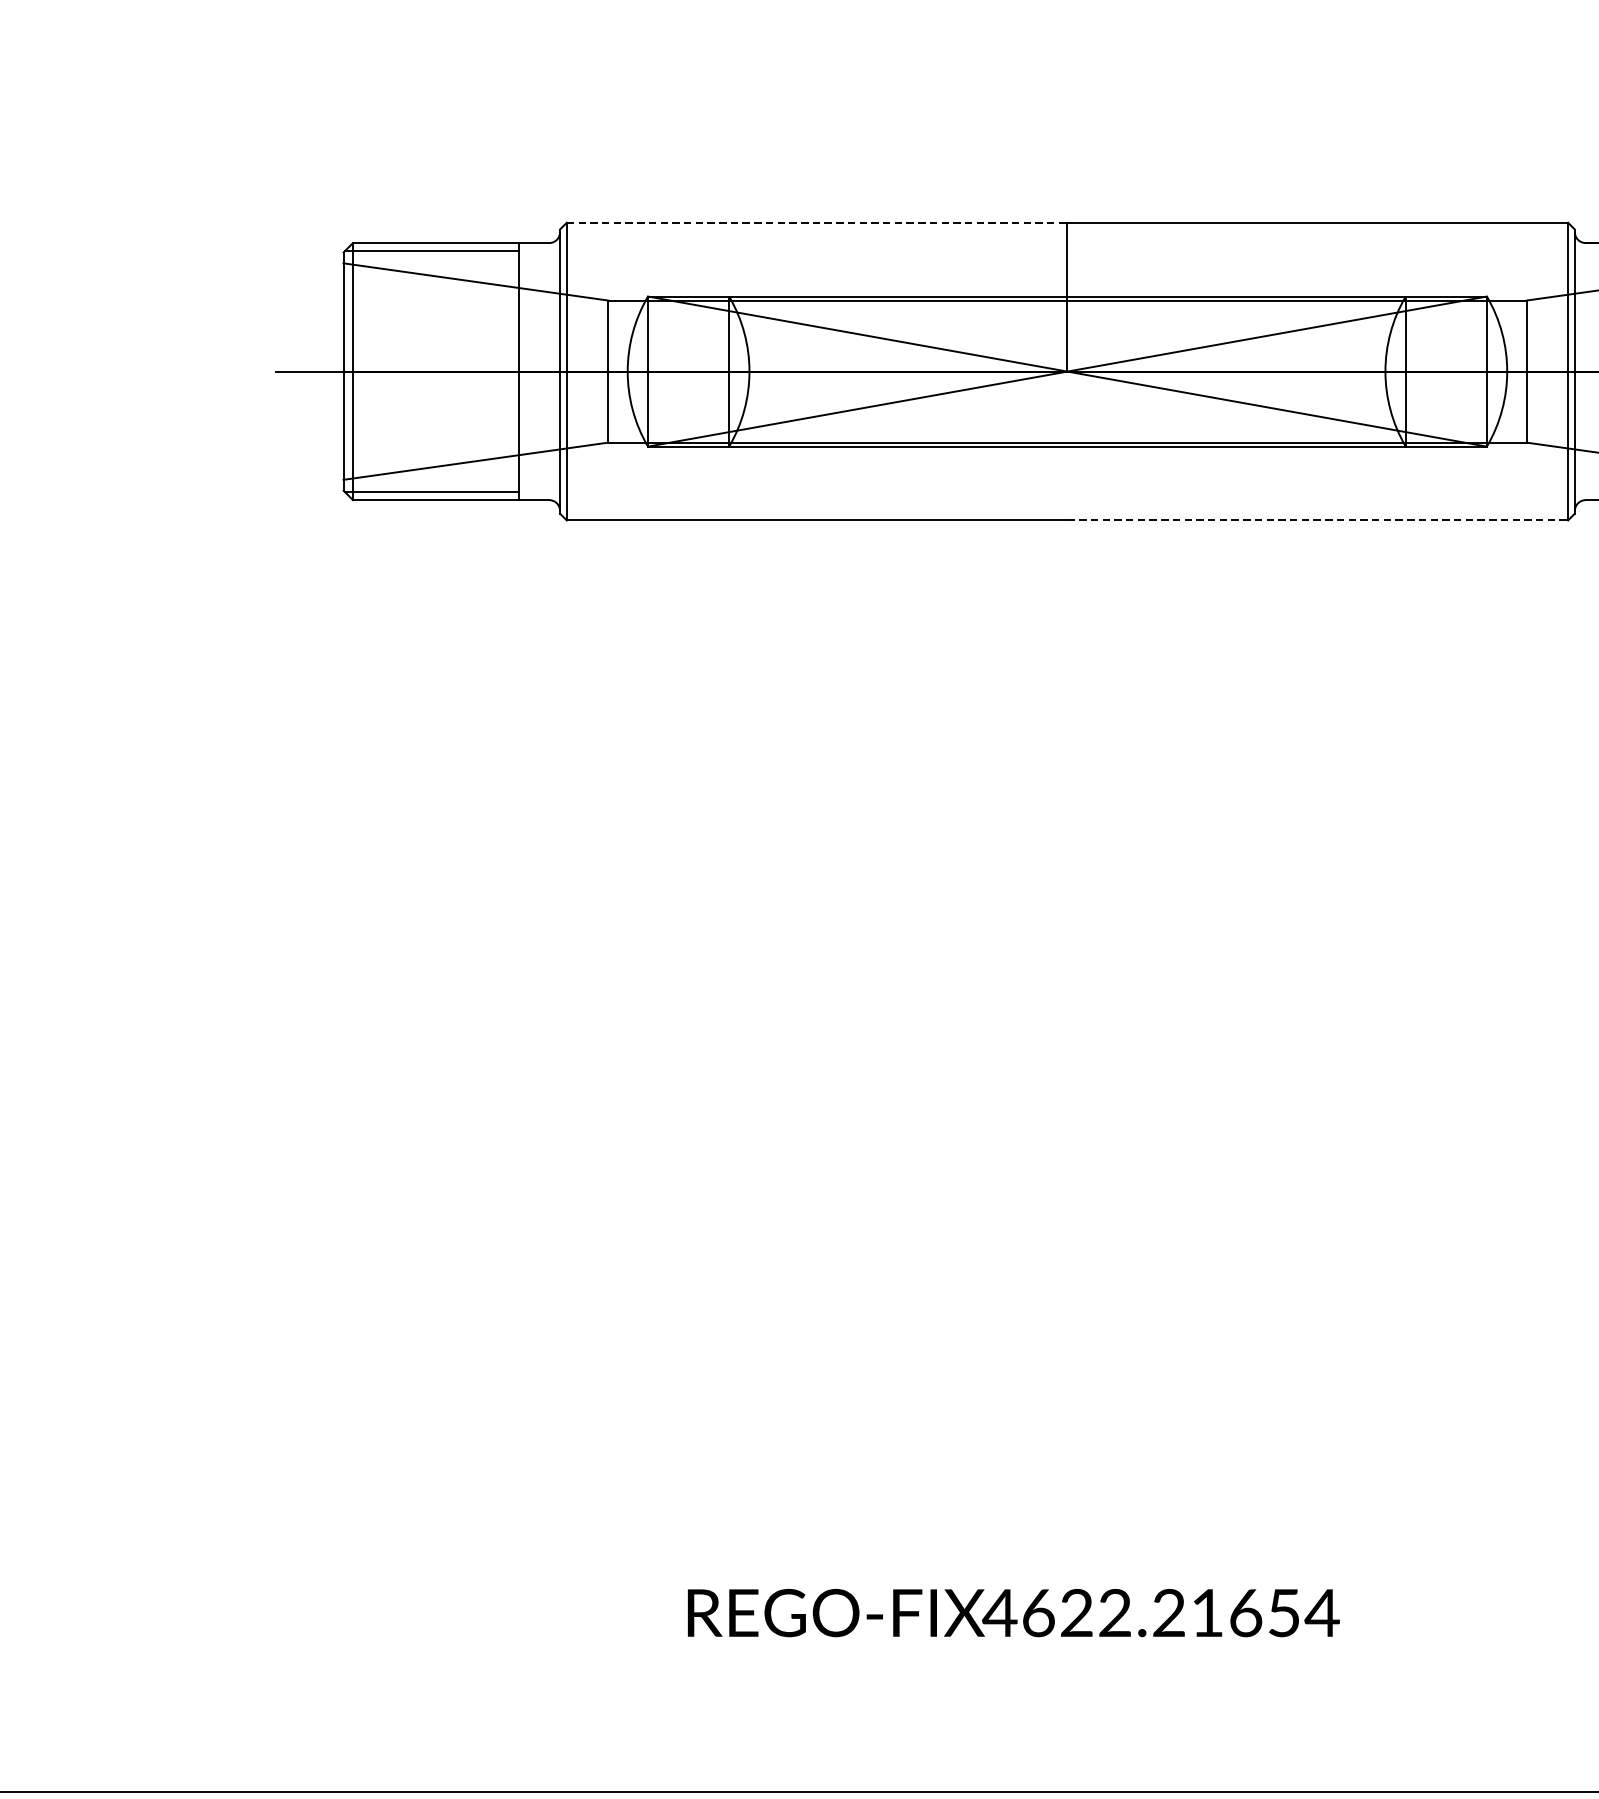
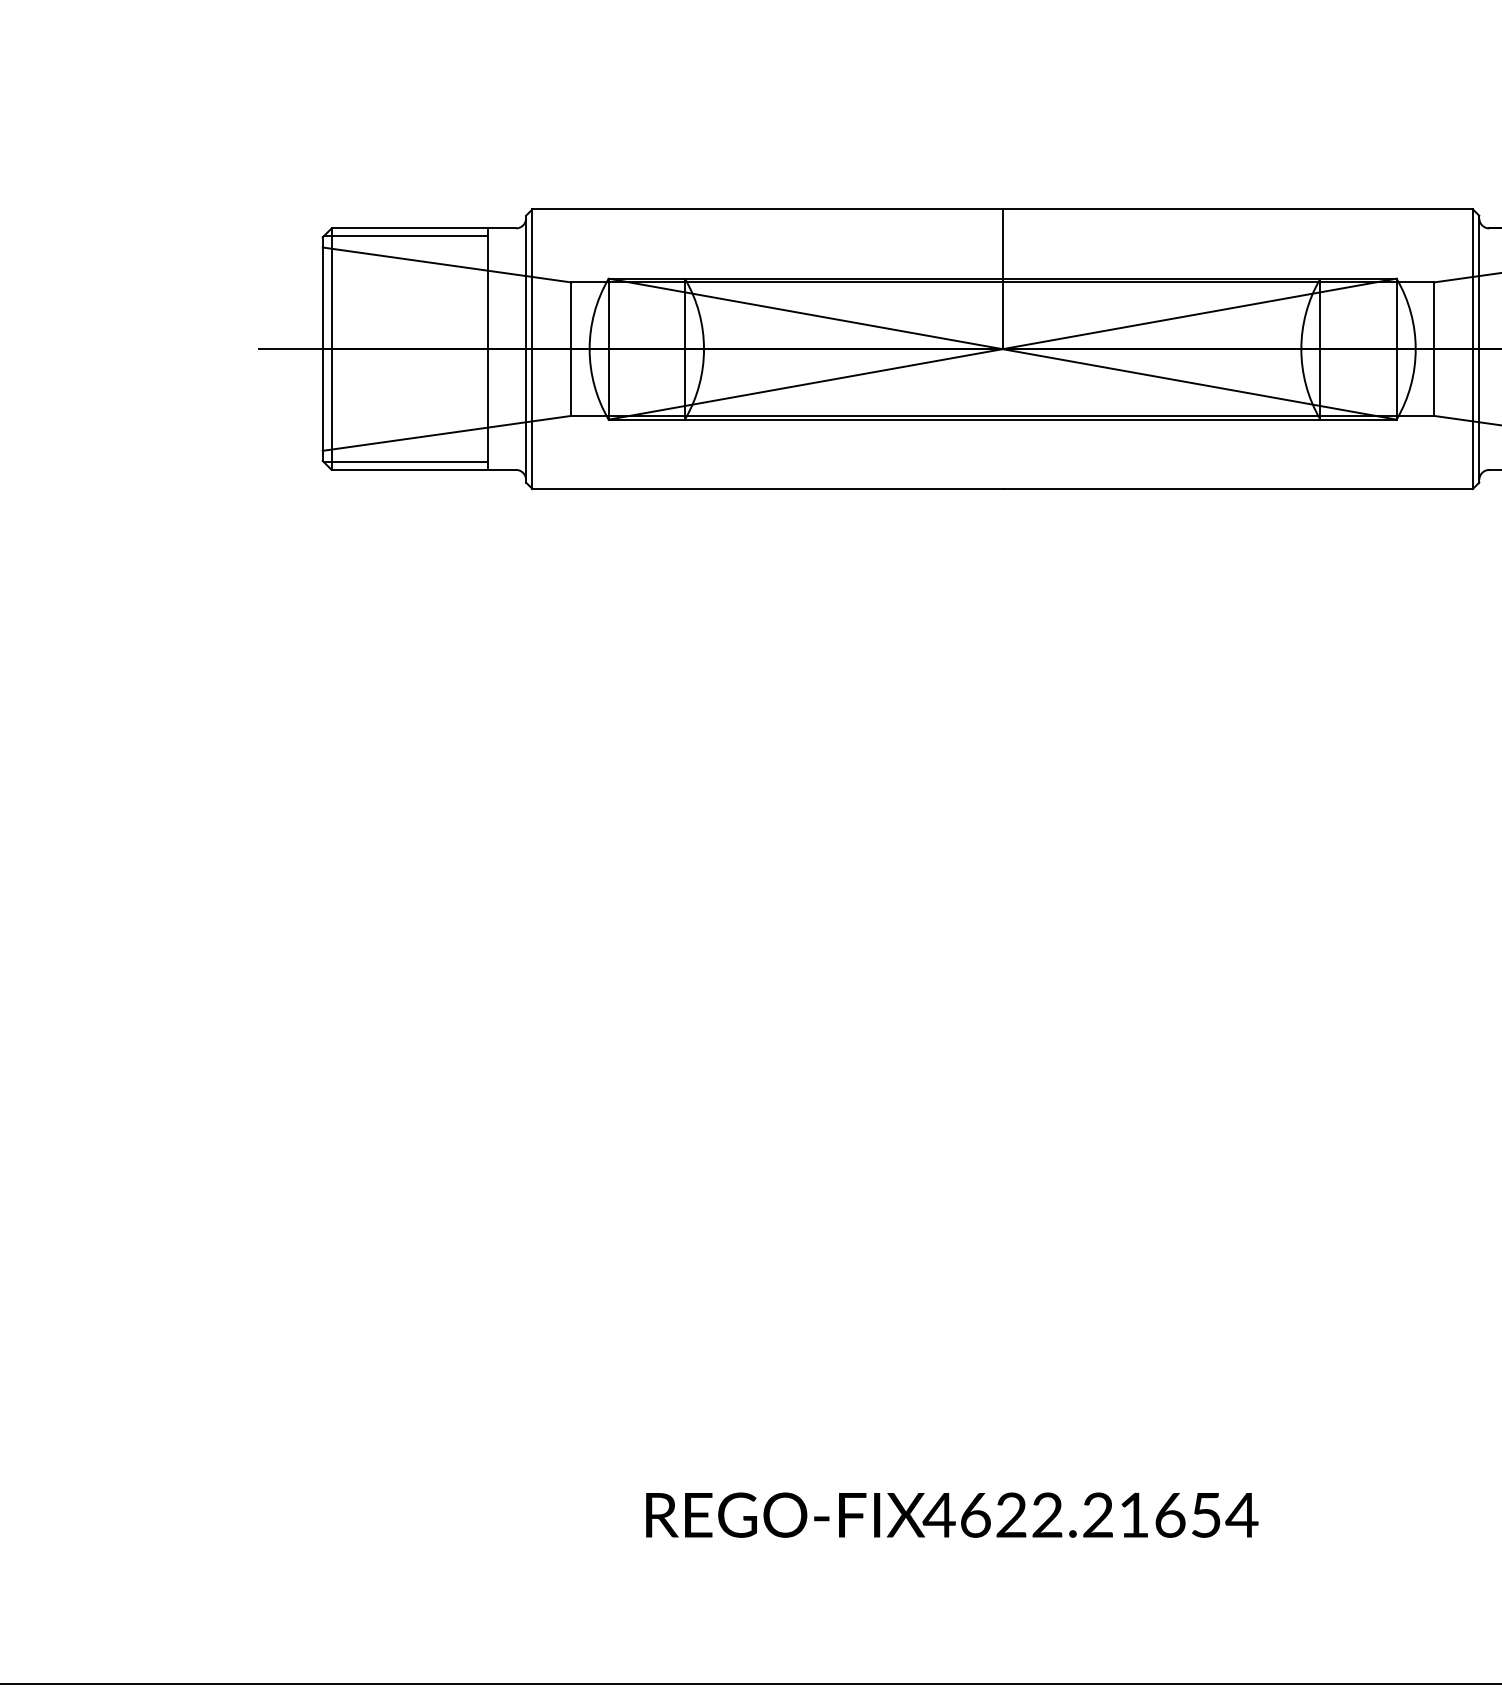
line: (818, 222) -> (768, 209), dashed -> solid
line: (1318, 519) -> (1238, 488), dashed -> solid

